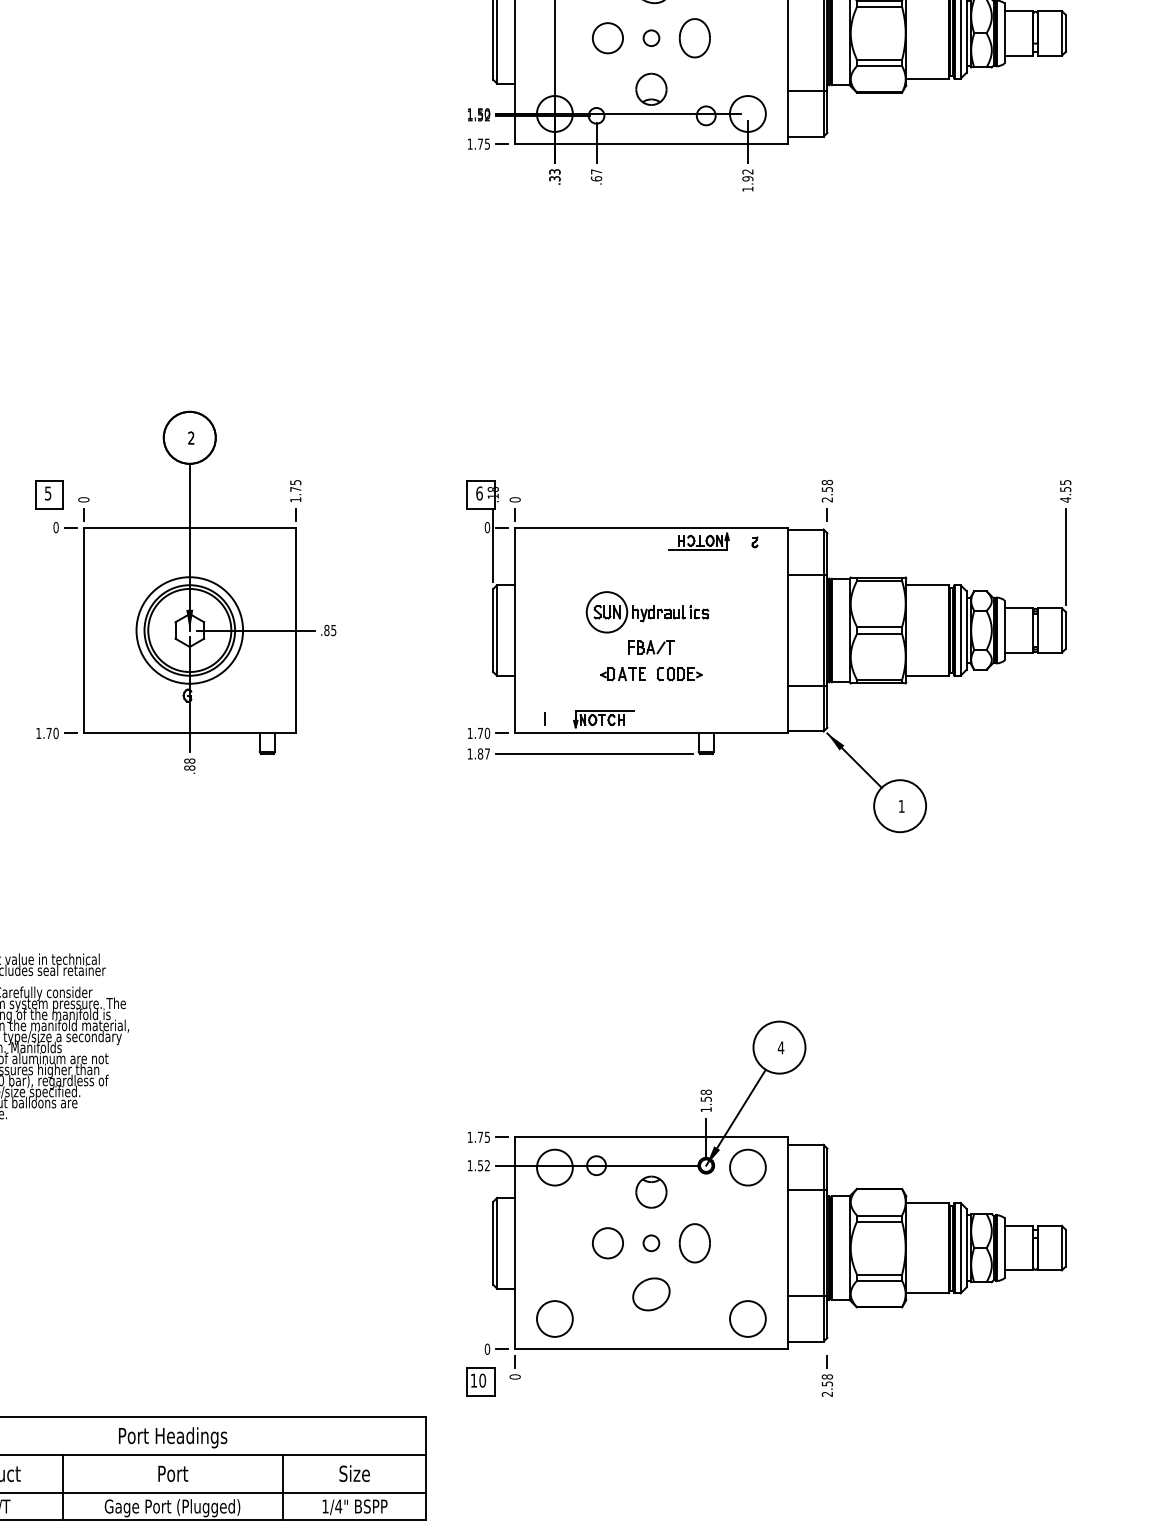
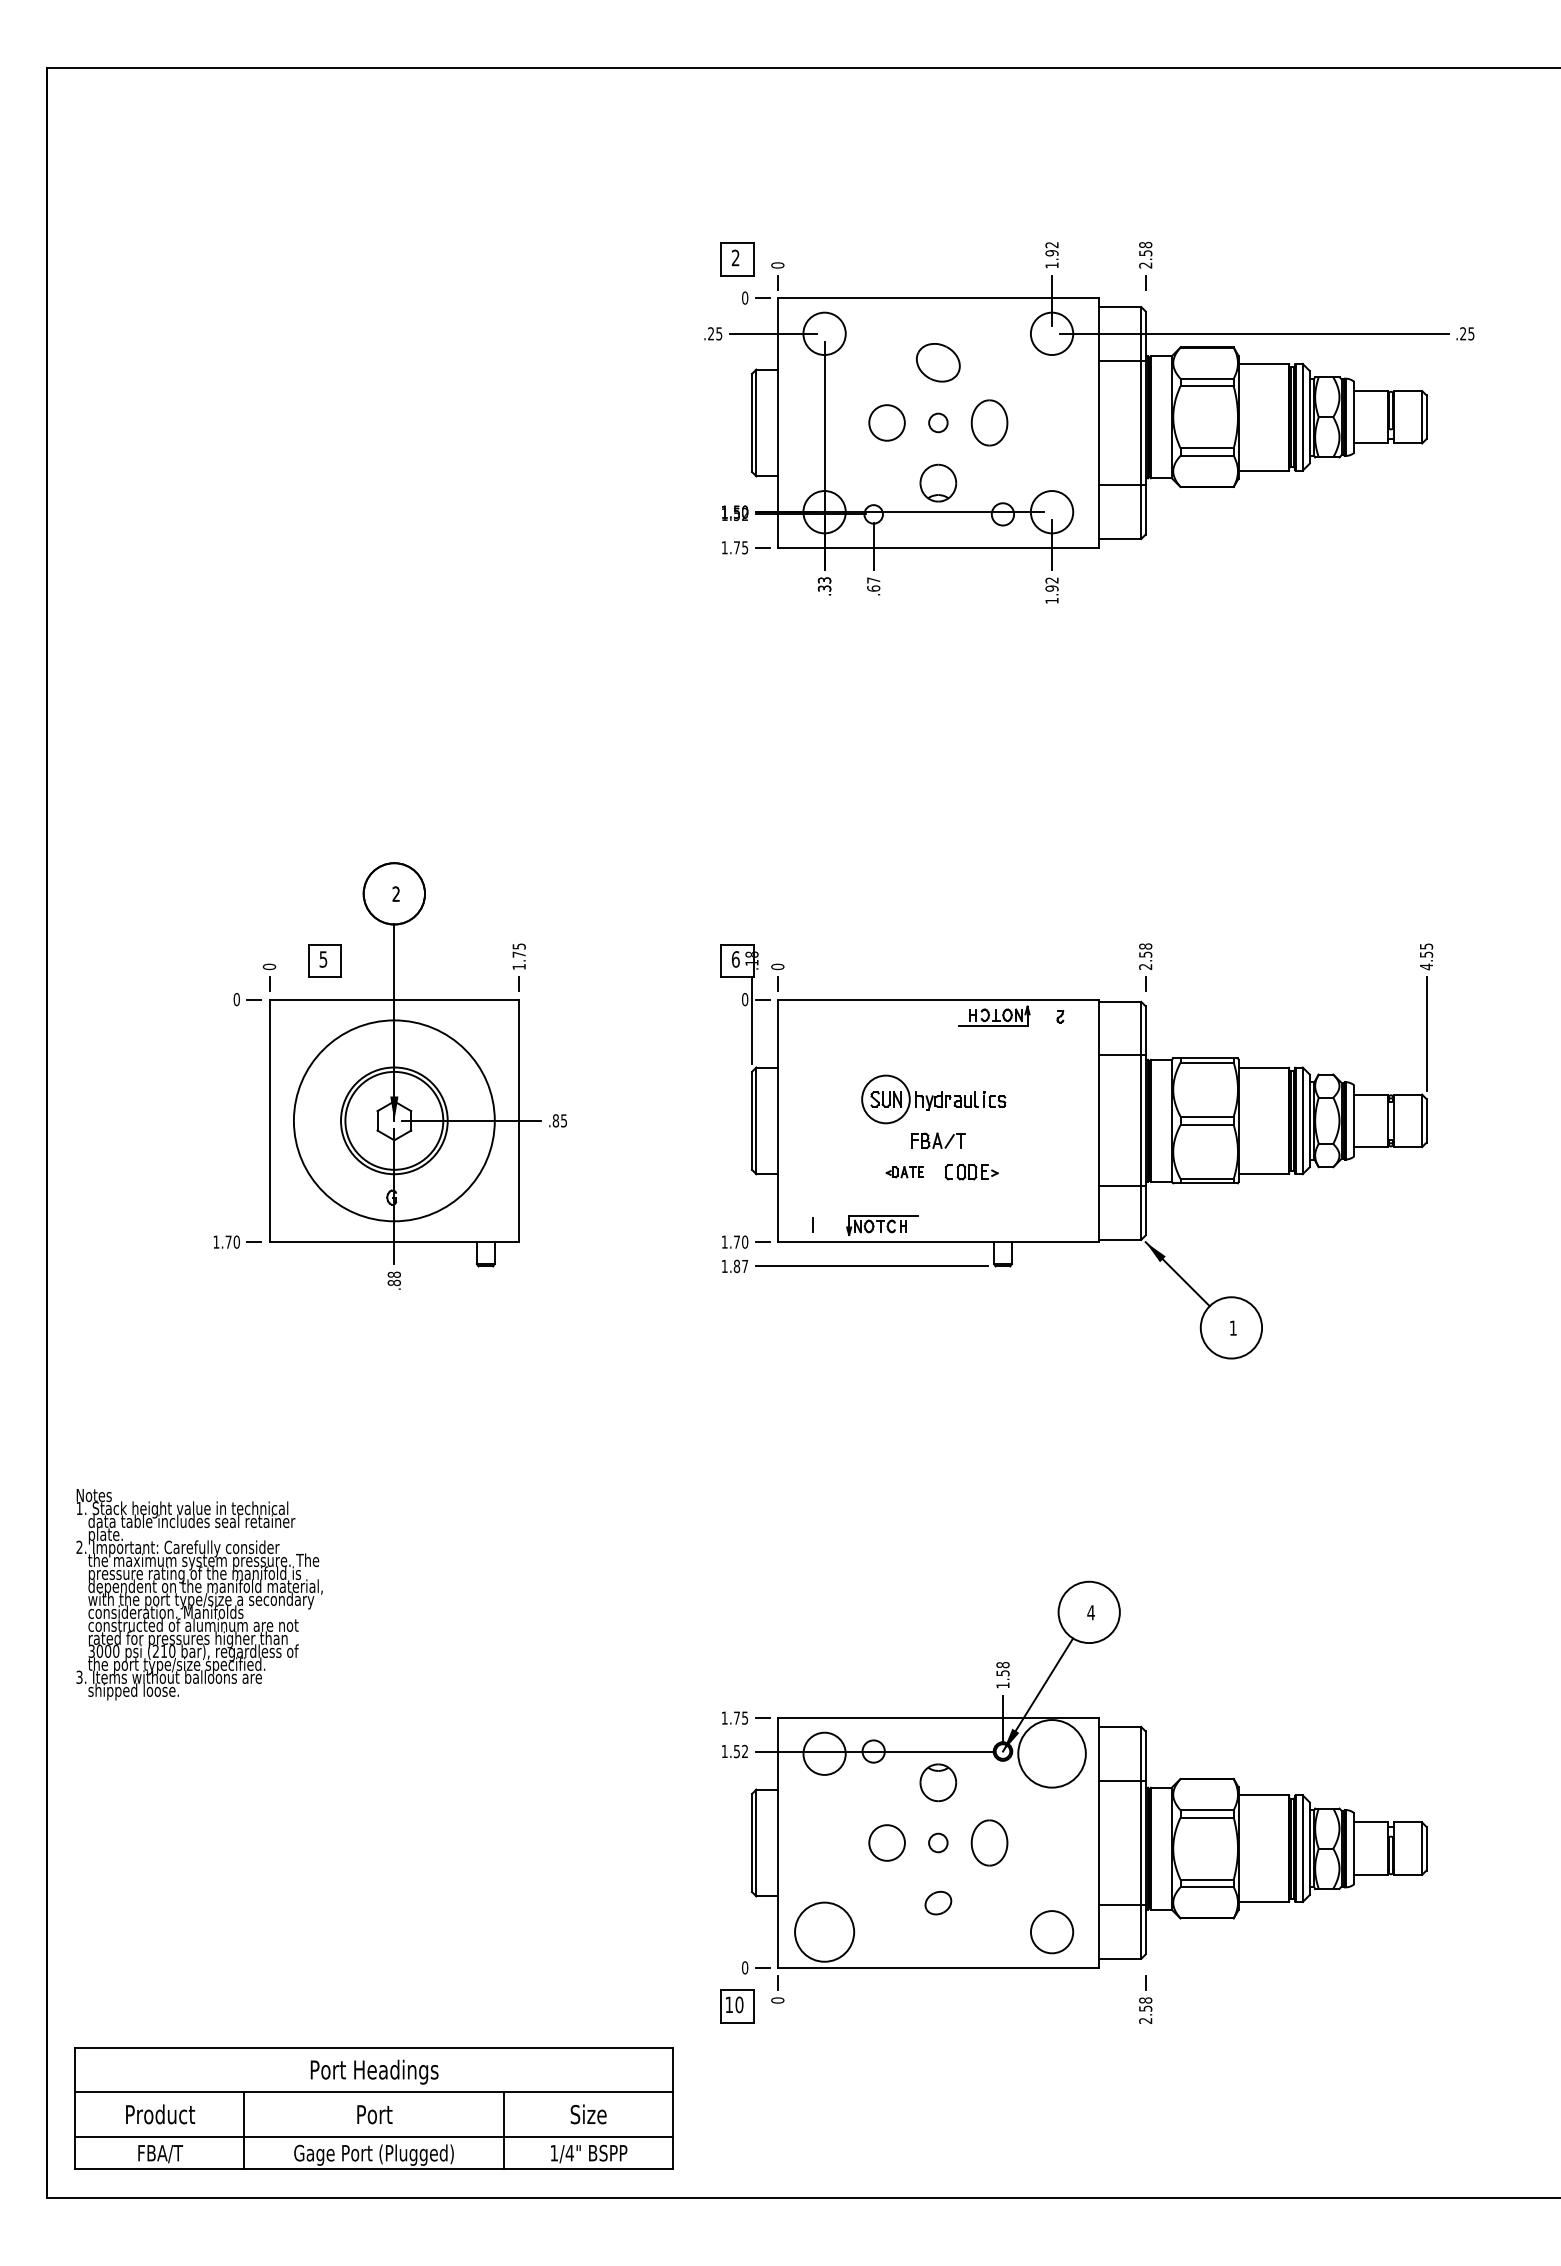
part: (49, 494) -> (324, 960), moved
circle: (189, 630) -> (394, 1120), size x1.6
part: (622, 674) -> (904, 1172), size x0.7
circle: (747, 1167) -> (1051, 1753), size x1.6
part: (651, 1293) -> (938, 1902), size x0.6
circle: (554, 1319) -> (824, 1932), size x1.4

